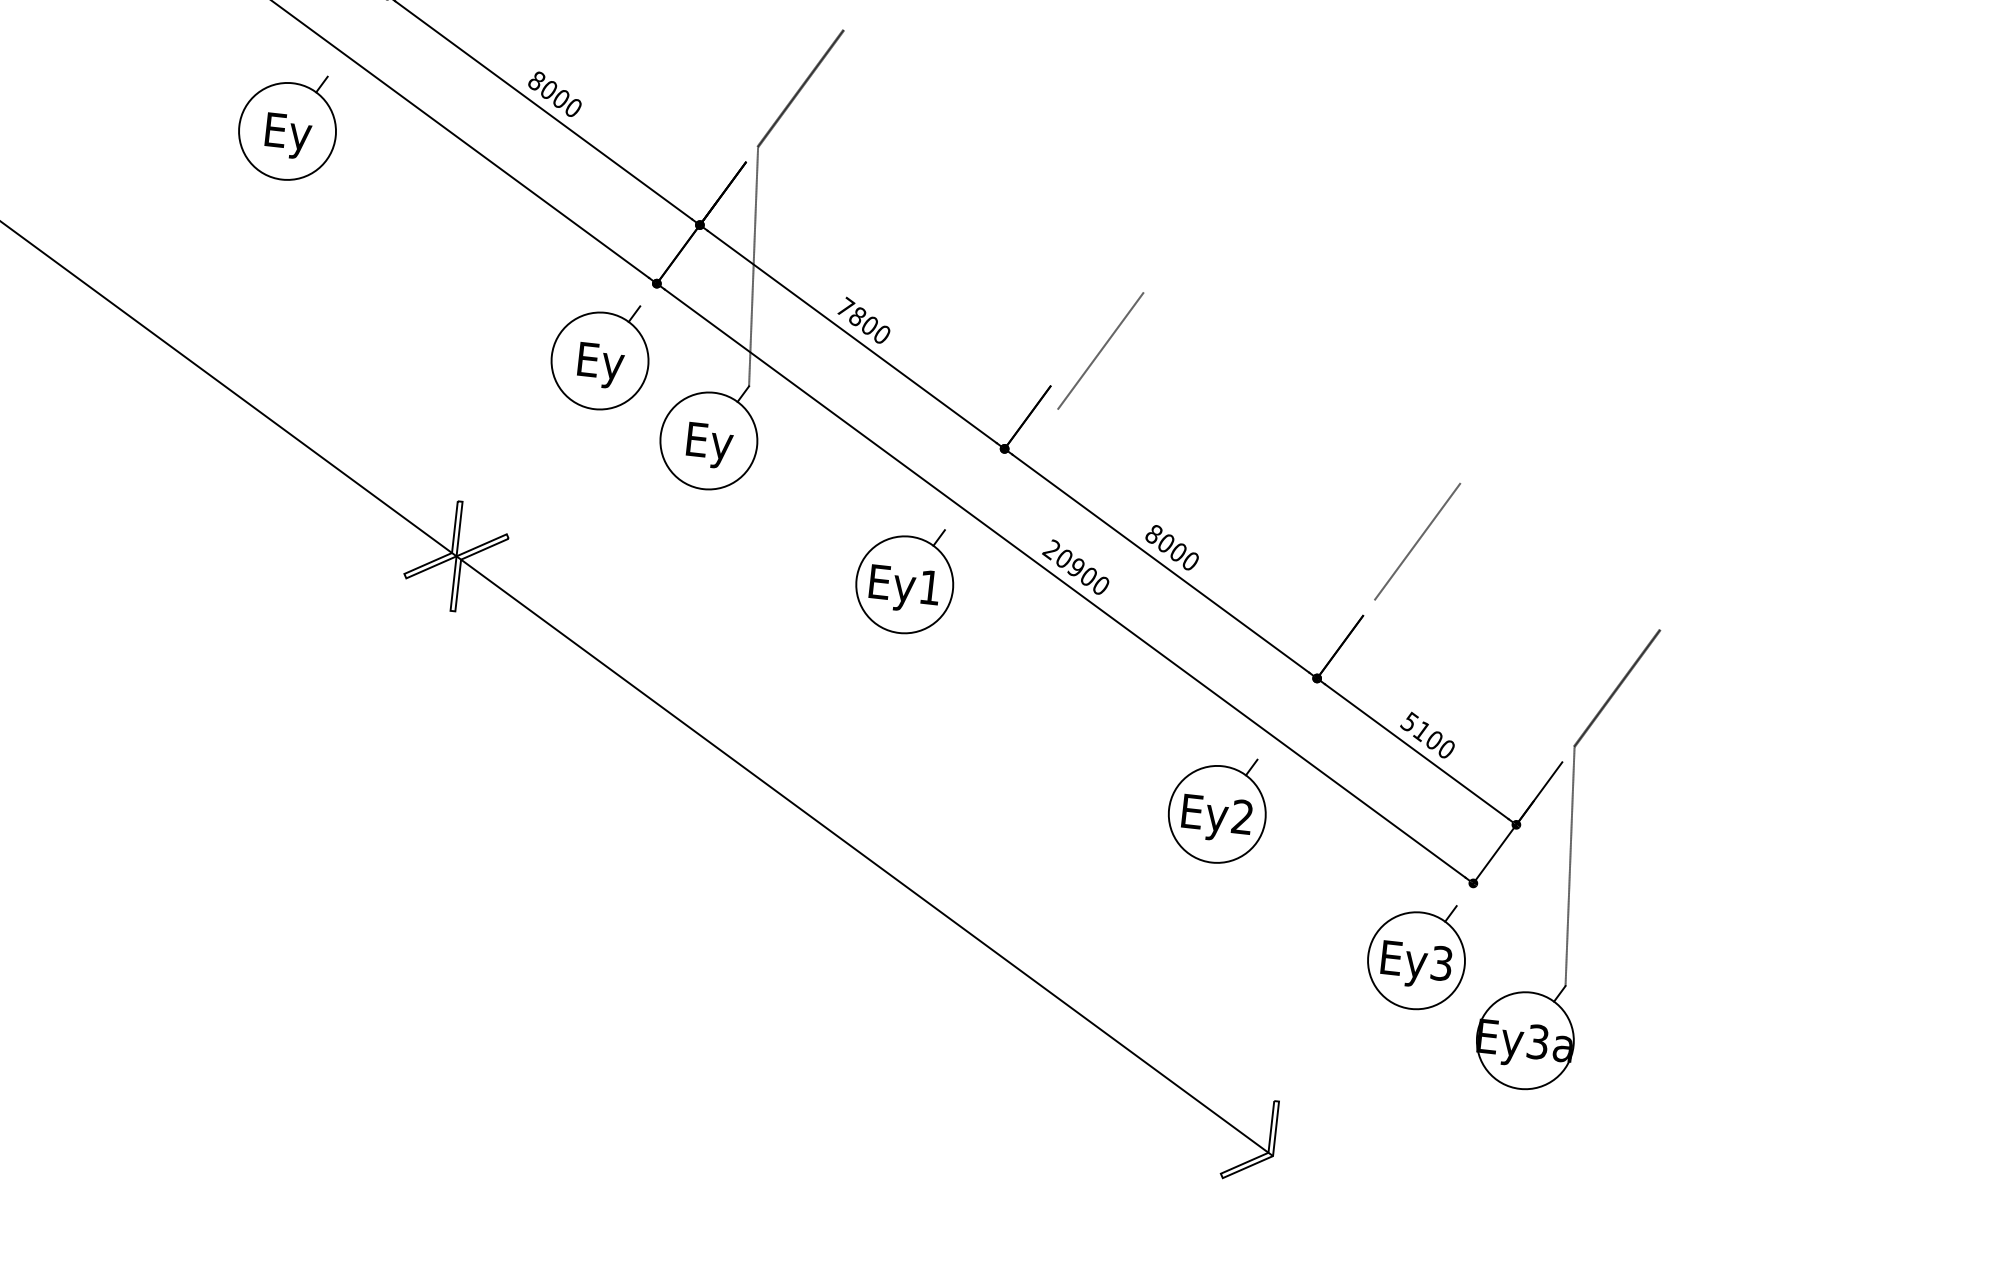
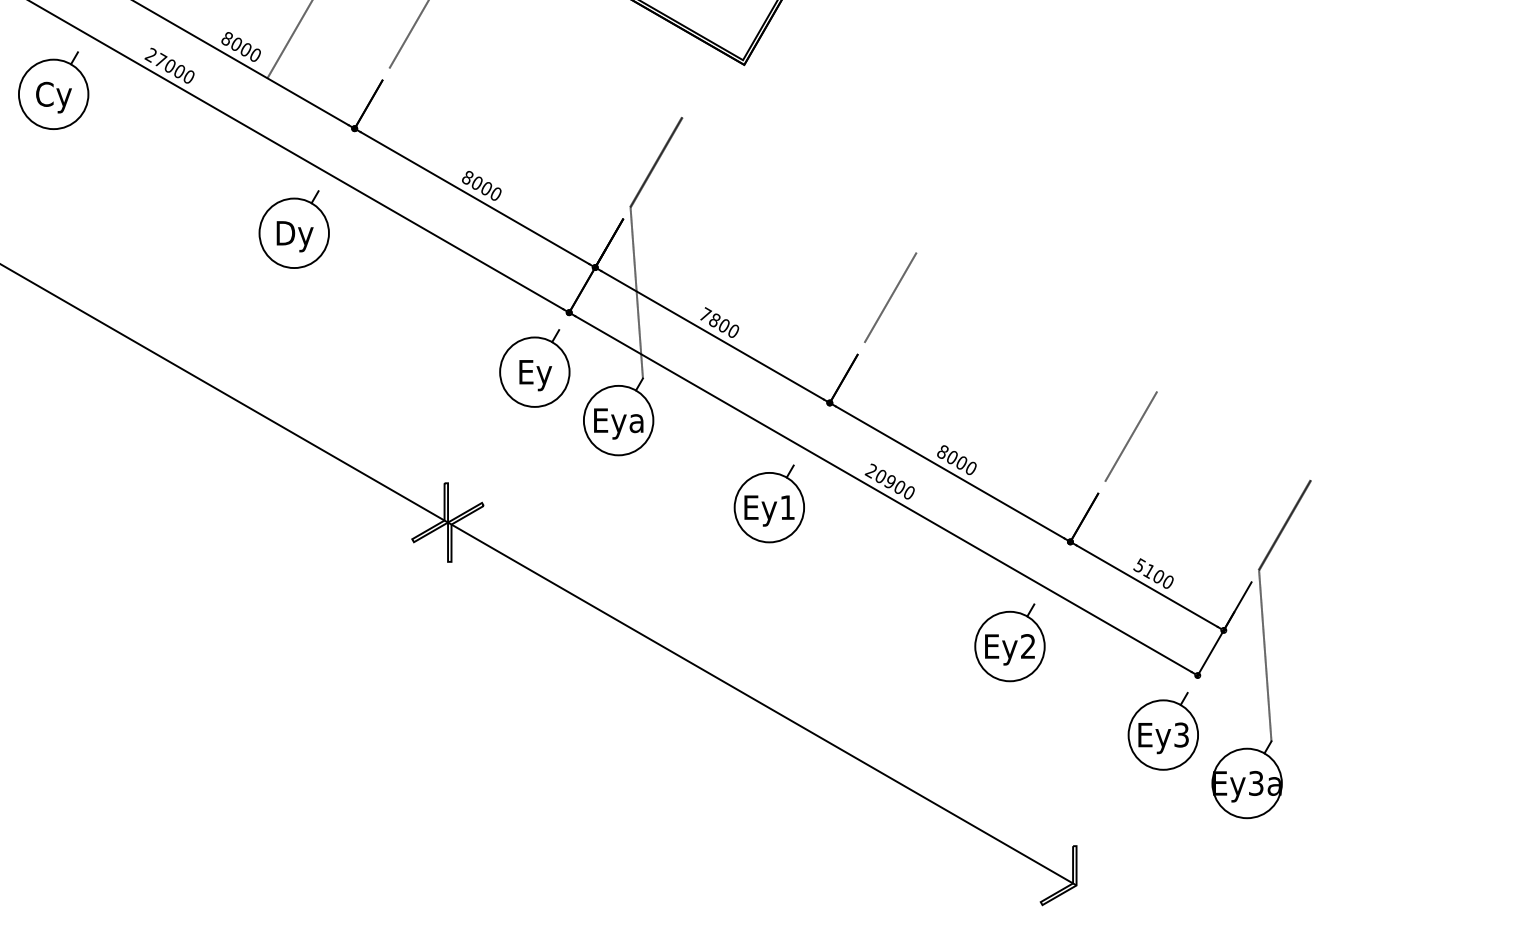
text: (287, 135) -> (294, 236), Ey -> Dy
line: (1100, 350) -> (890, 297), moved
text: (708, 444) -> (618, 423), Ey -> Eya

